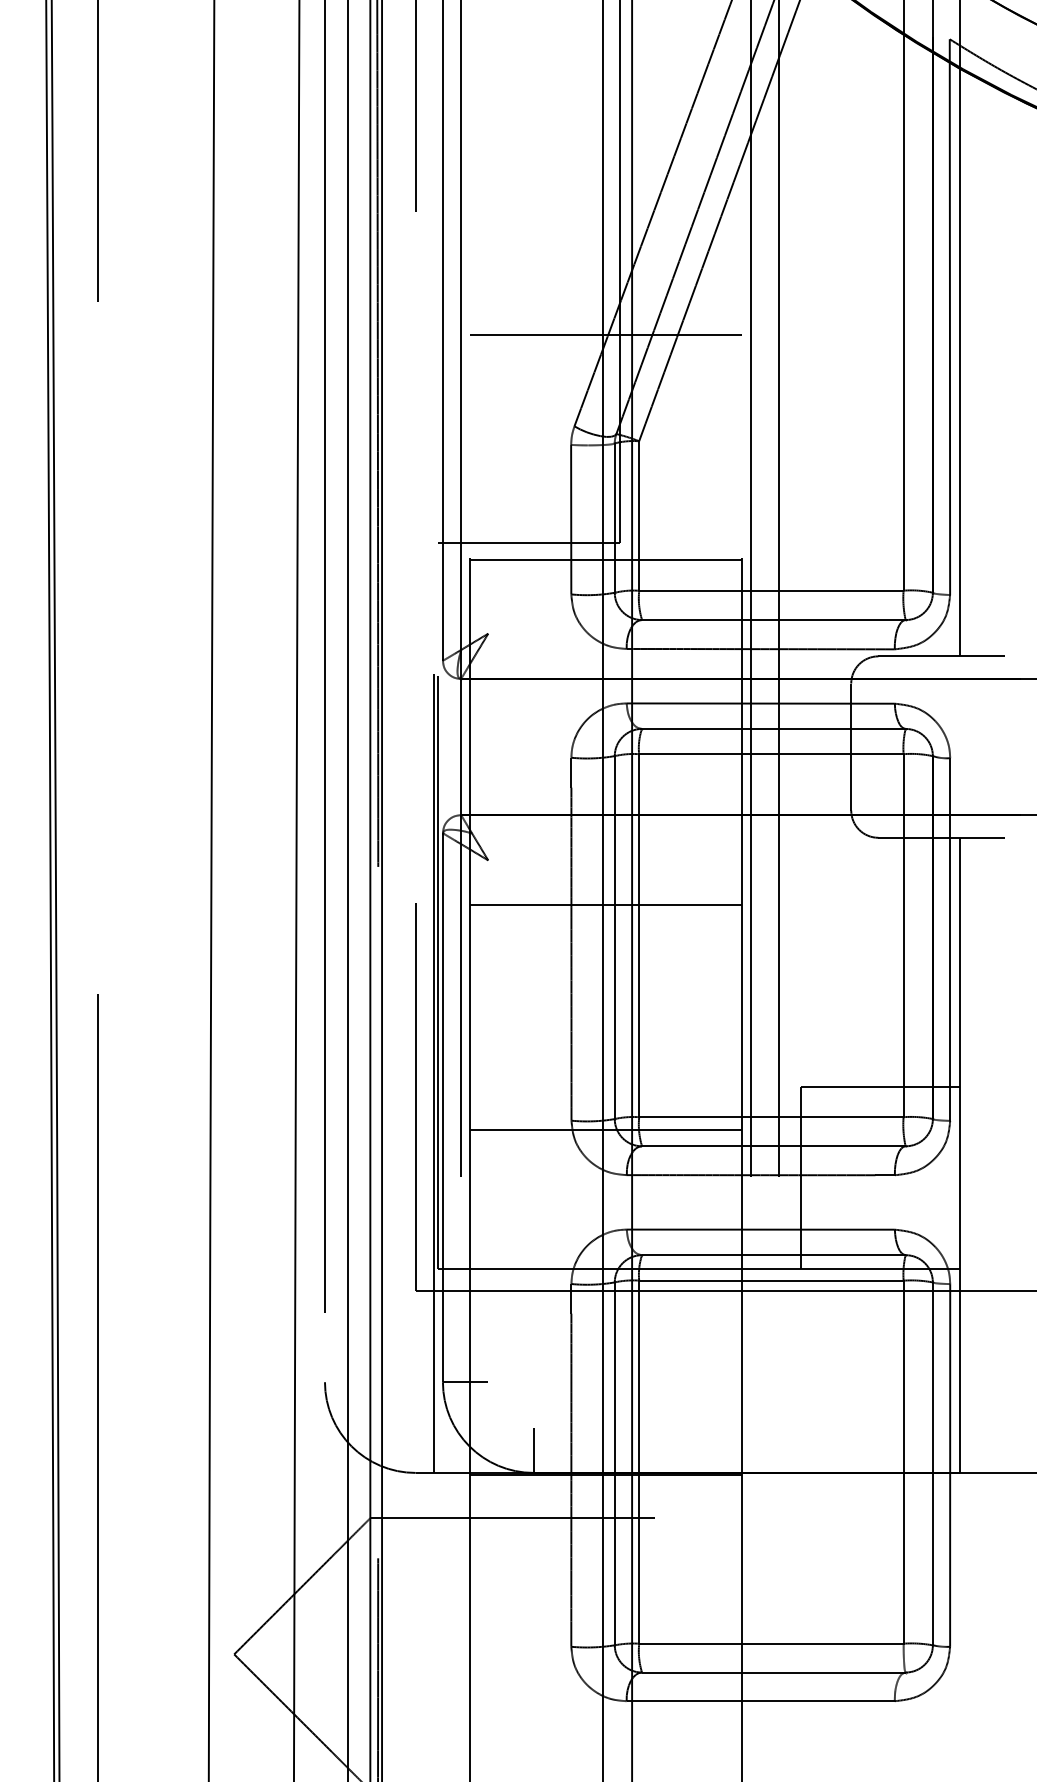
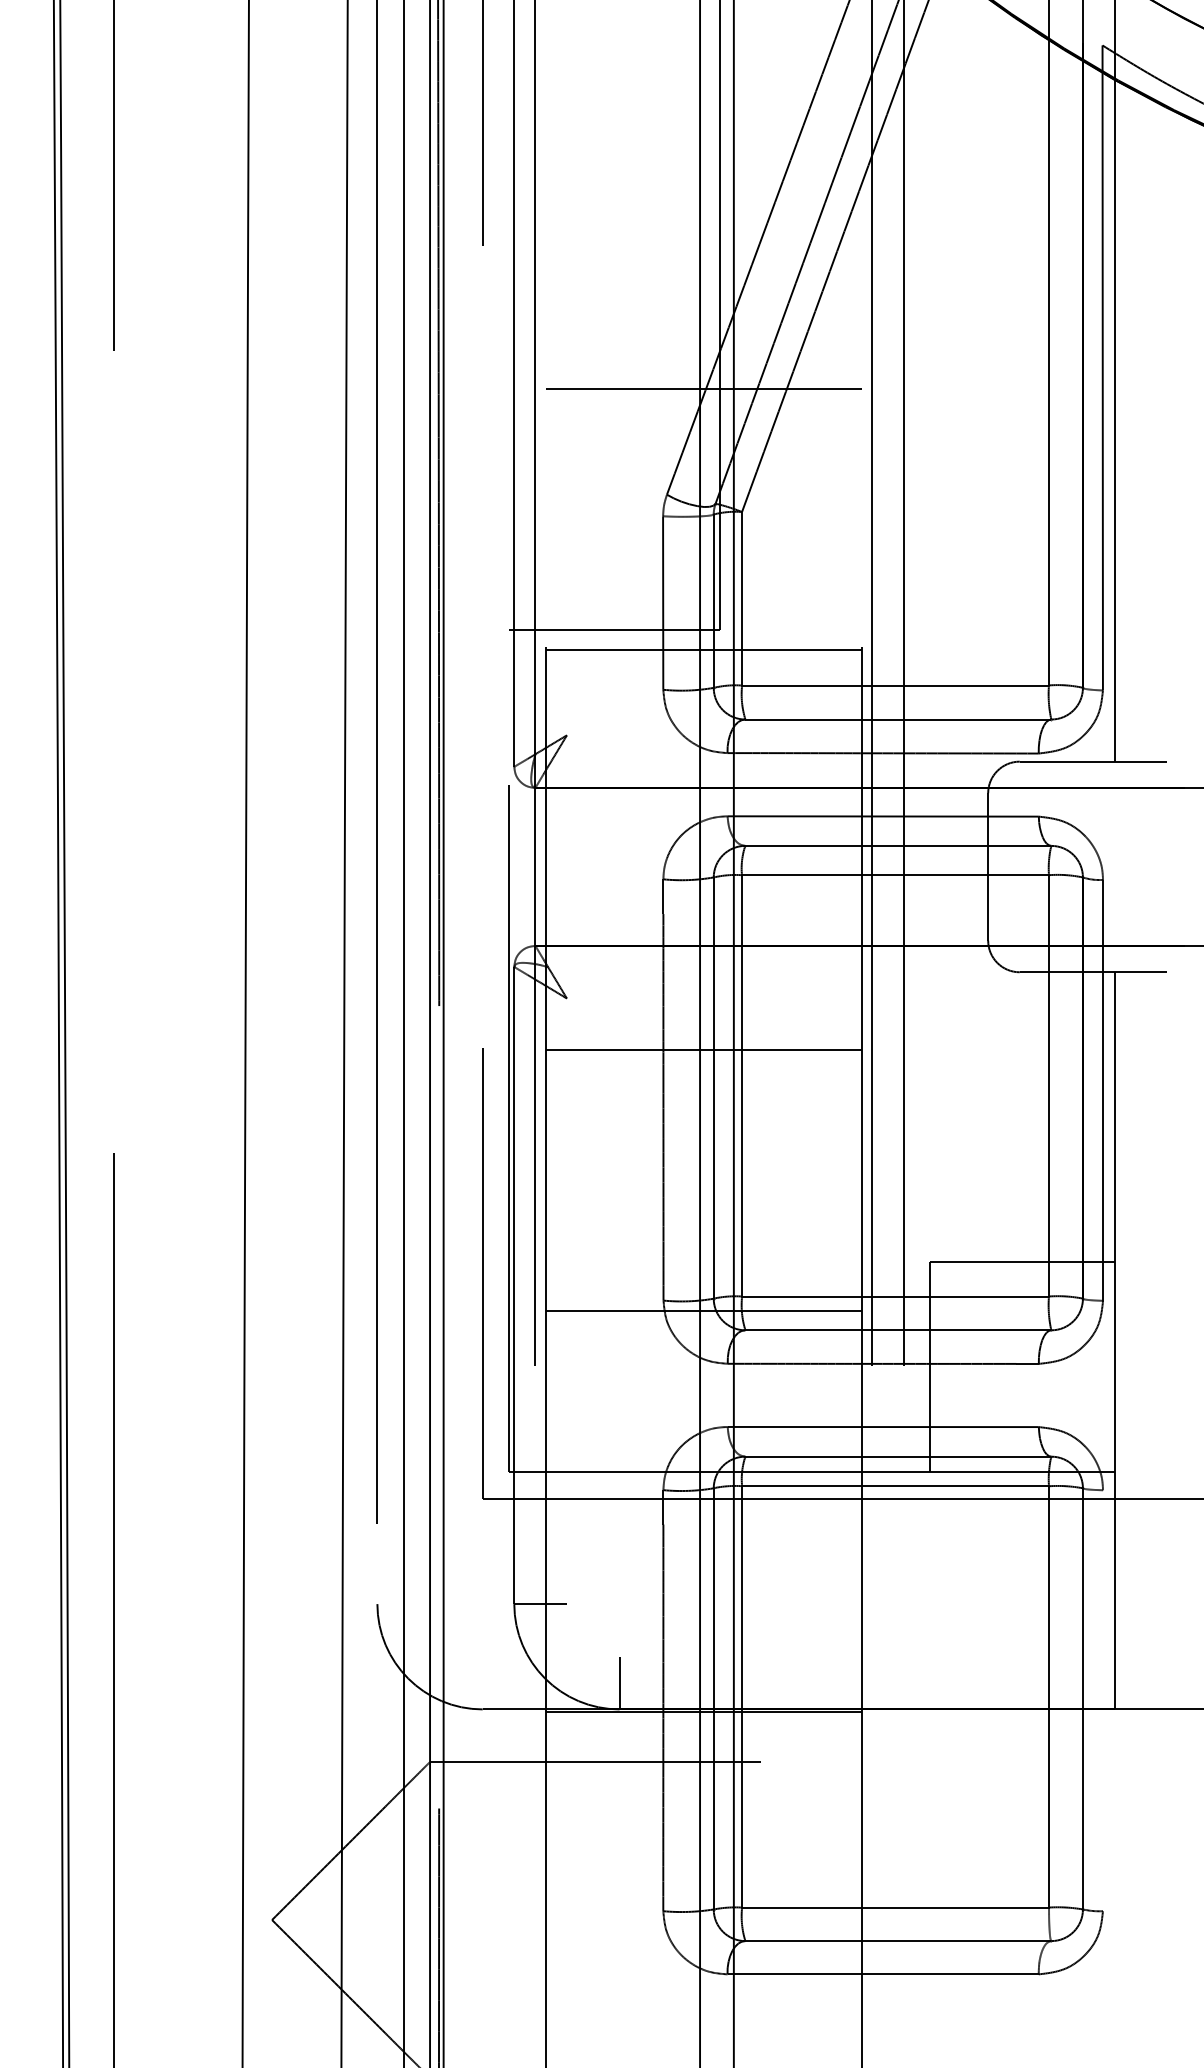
line: (433, 1073) -> (503, 1245), removed
line: (949, 1465) -> (1102, 1700), removed

